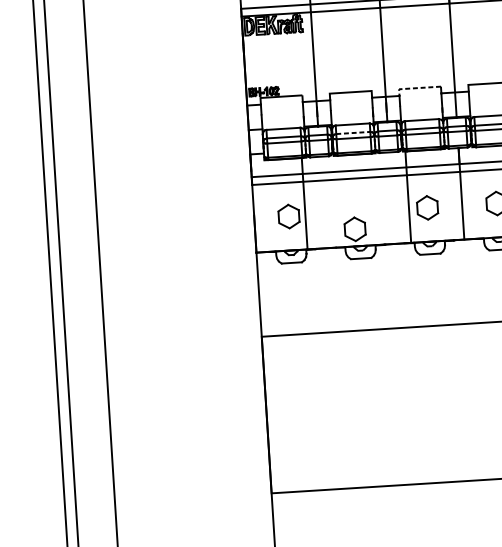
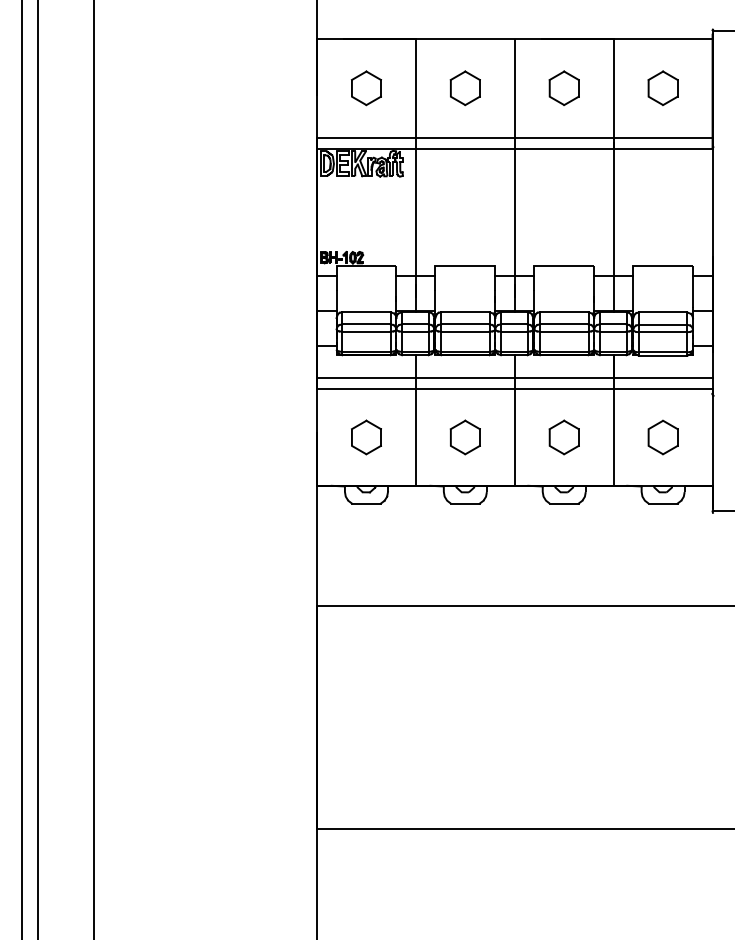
line: (416, 88) -> (558, 266), dashed -> solid
line: (353, 133) -> (465, 324), dashed -> solid
line: (408, 197) -> (514, 420), moved
line: (304, 203) -> (415, 420), moved
part: (354, 229) -> (464, 437), moved

